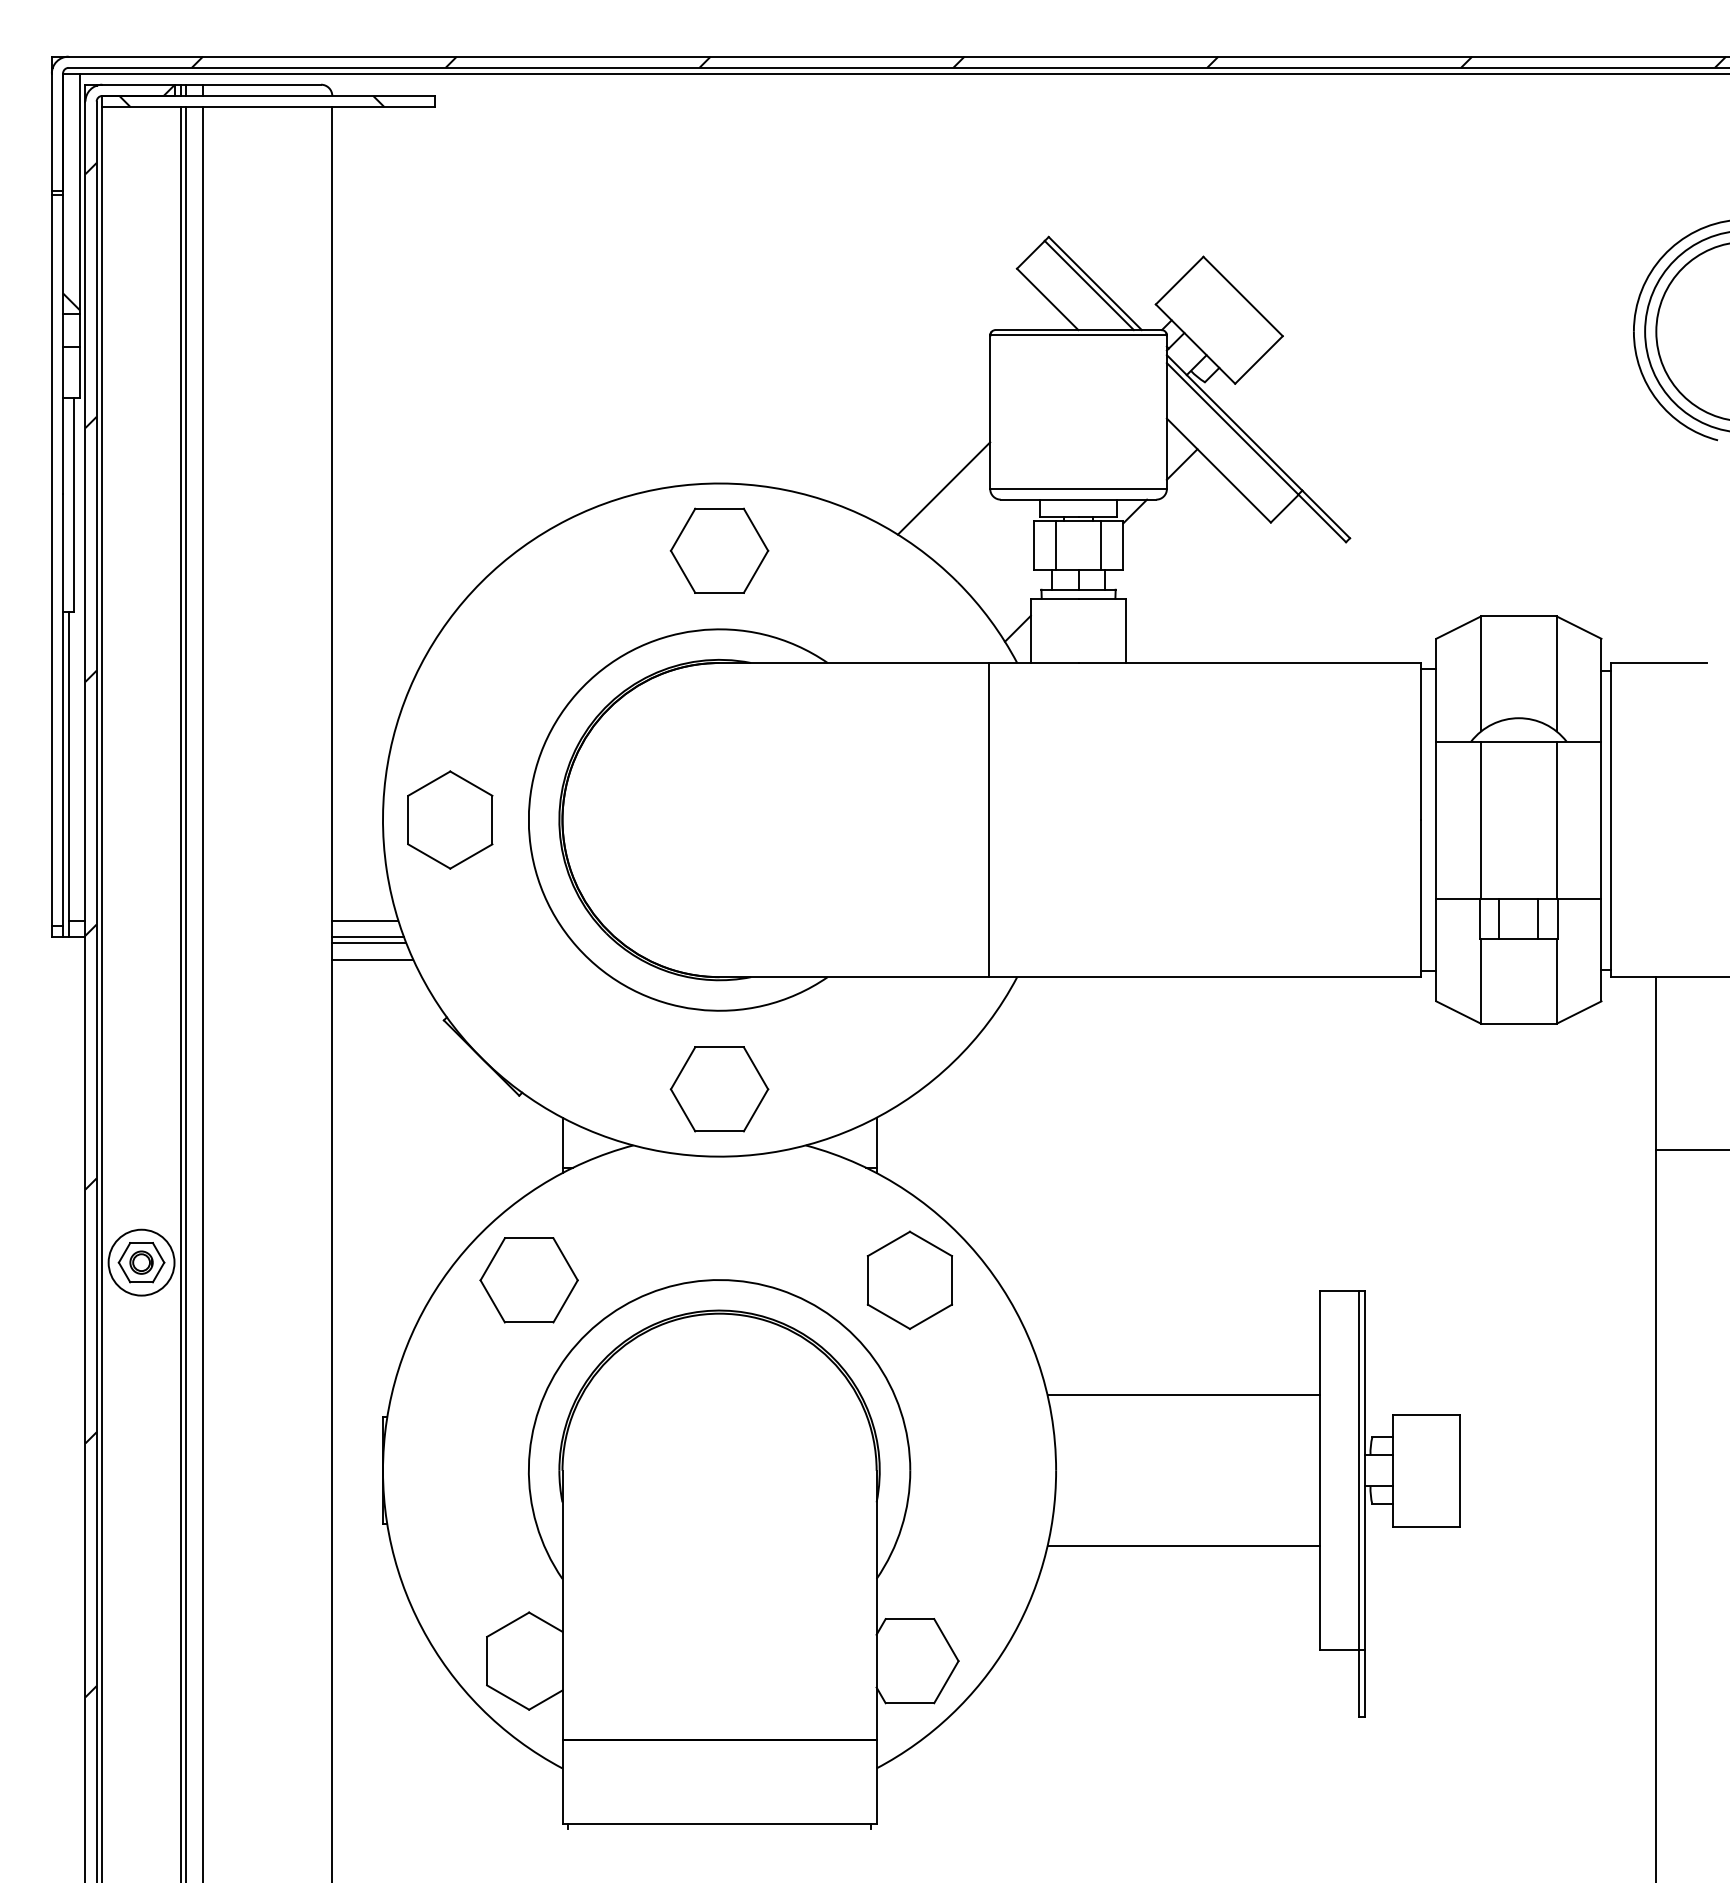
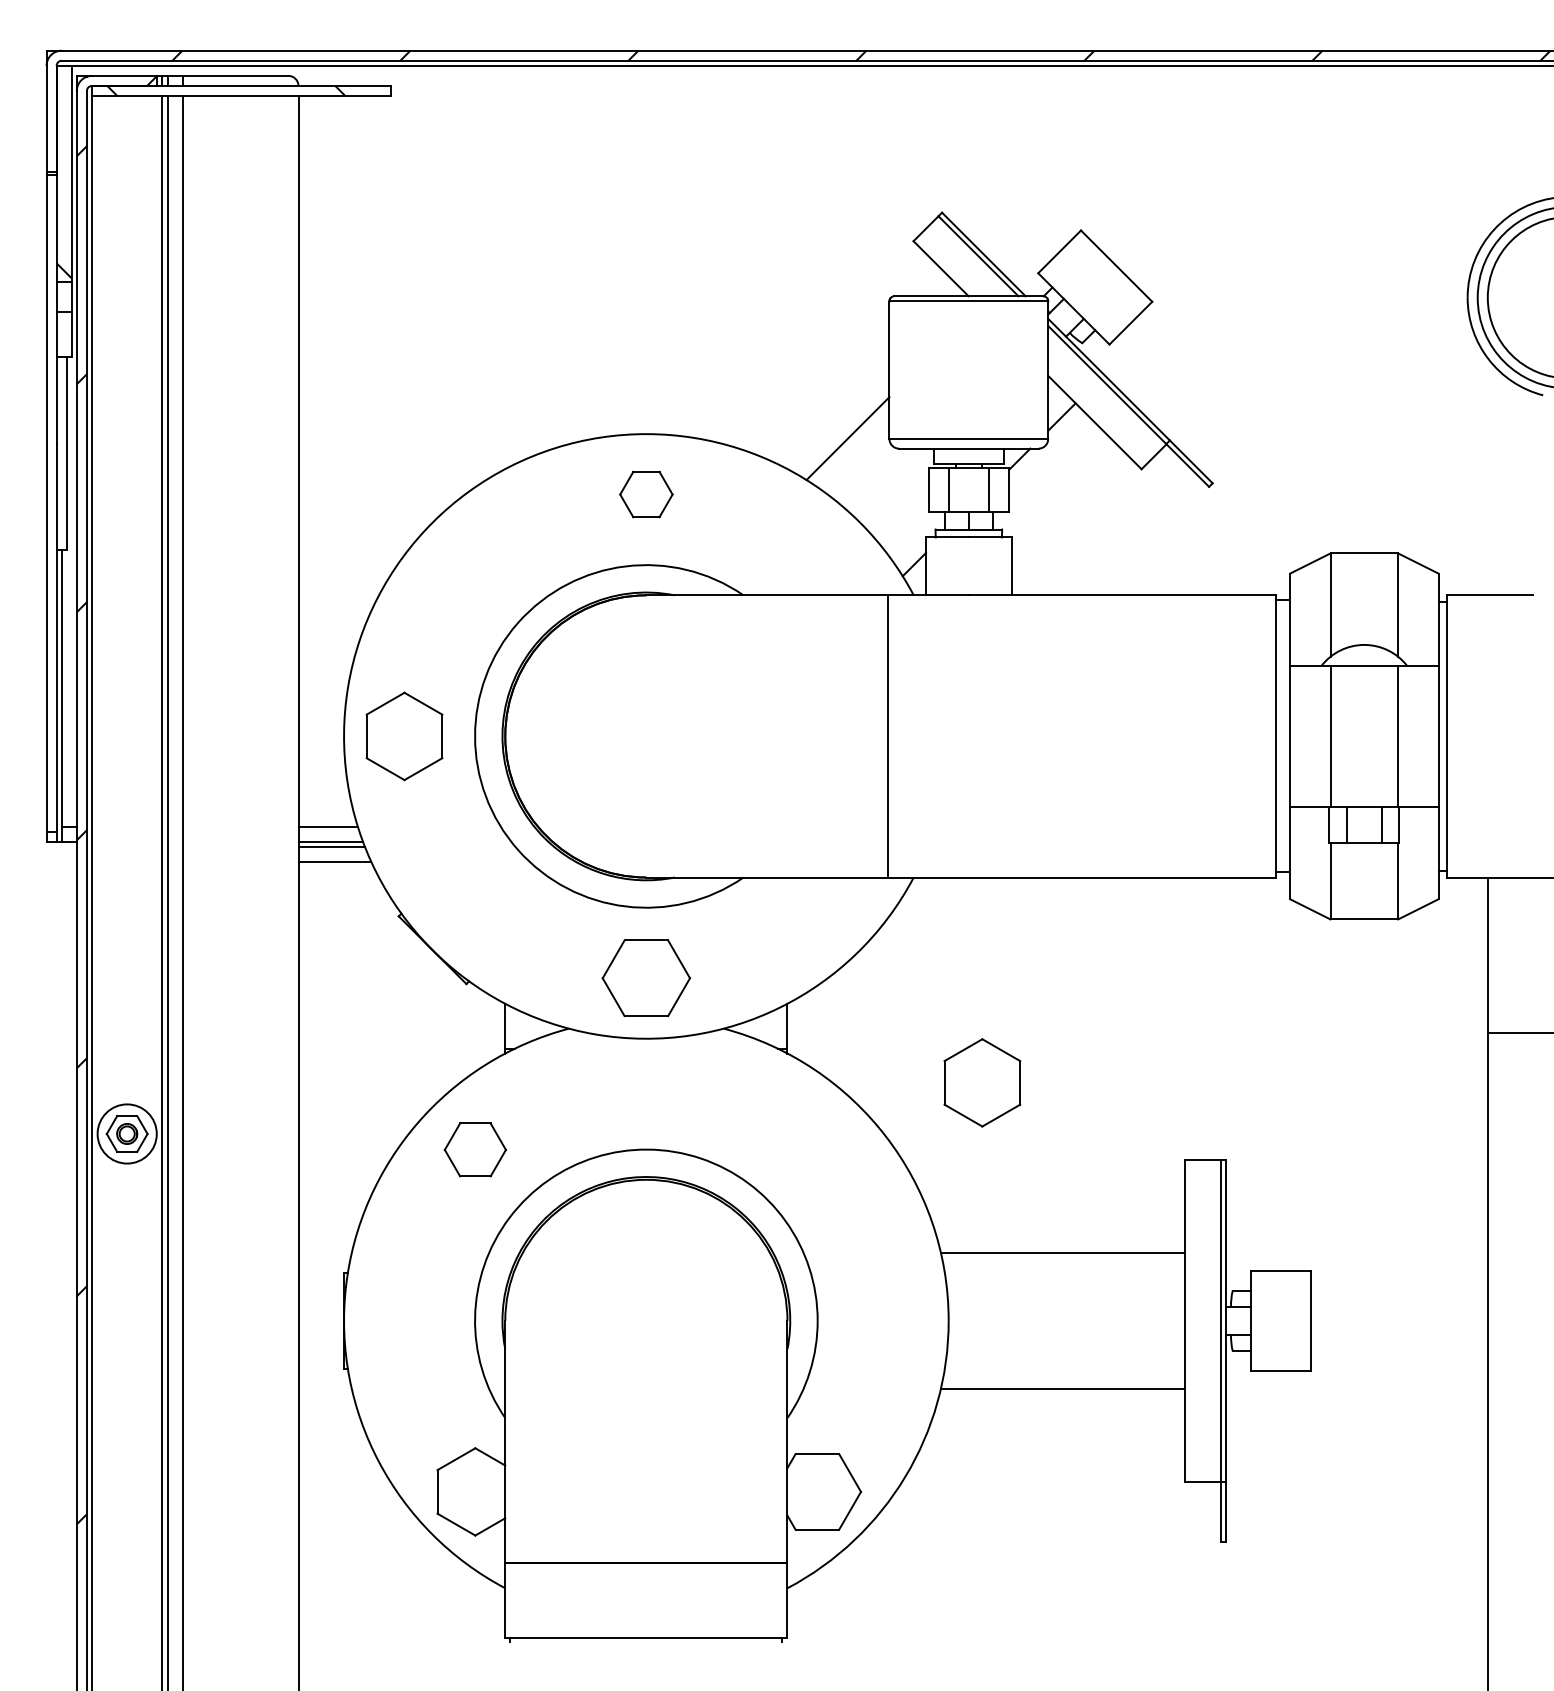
part: (719, 550) -> (646, 494), size x0.6
part: (529, 1279) -> (475, 1149), size x0.7
part: (910, 1279) -> (982, 1082), moved

